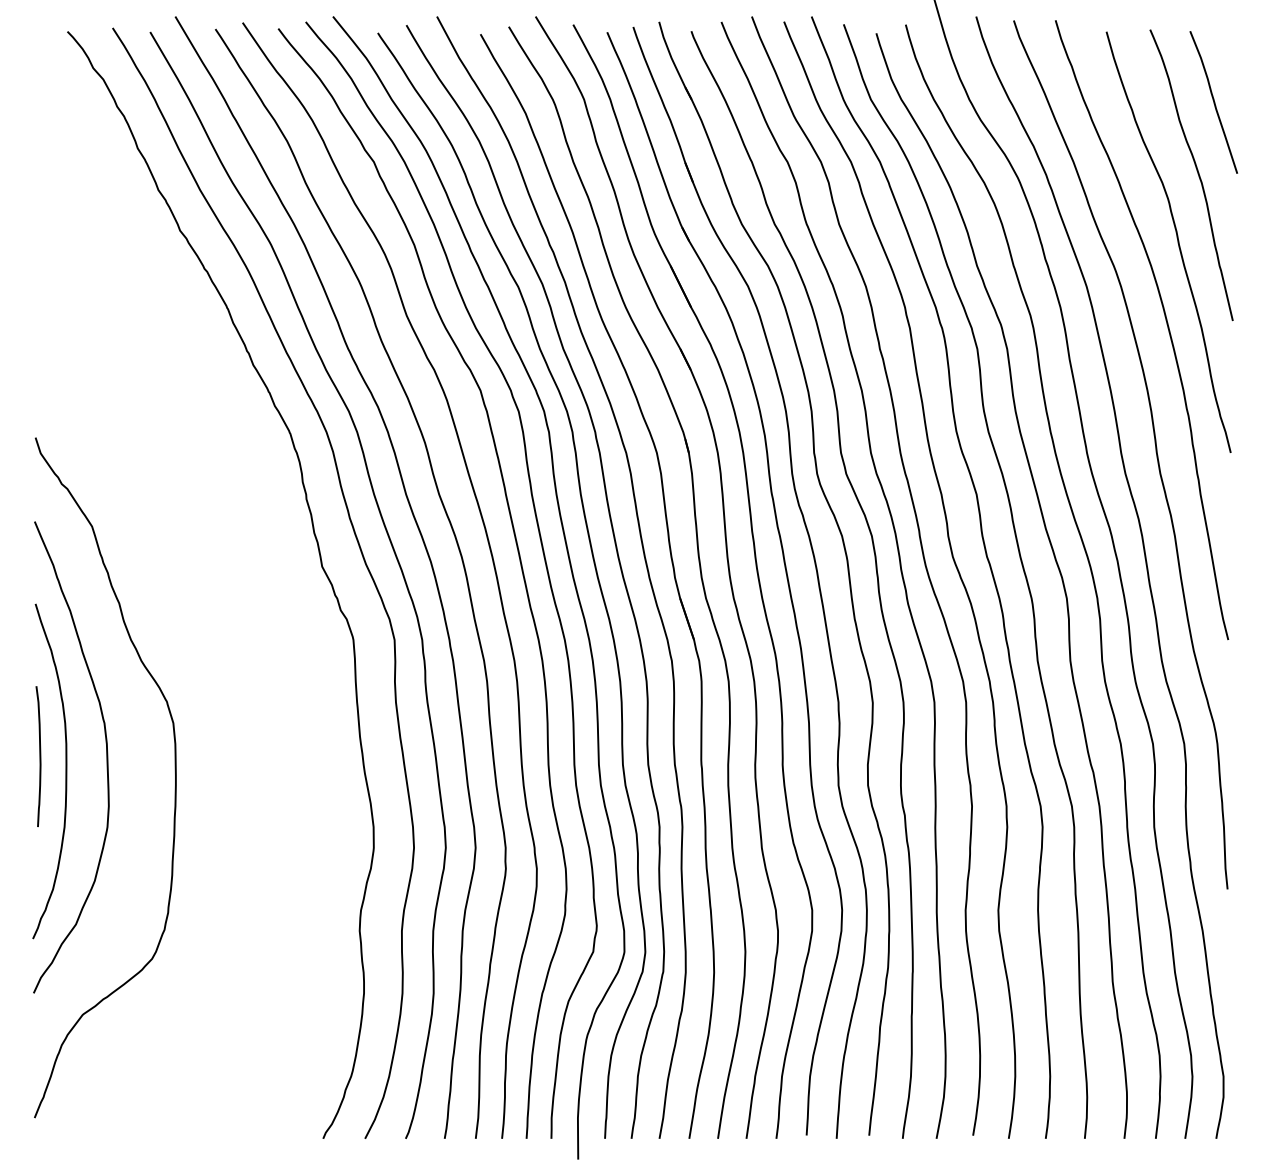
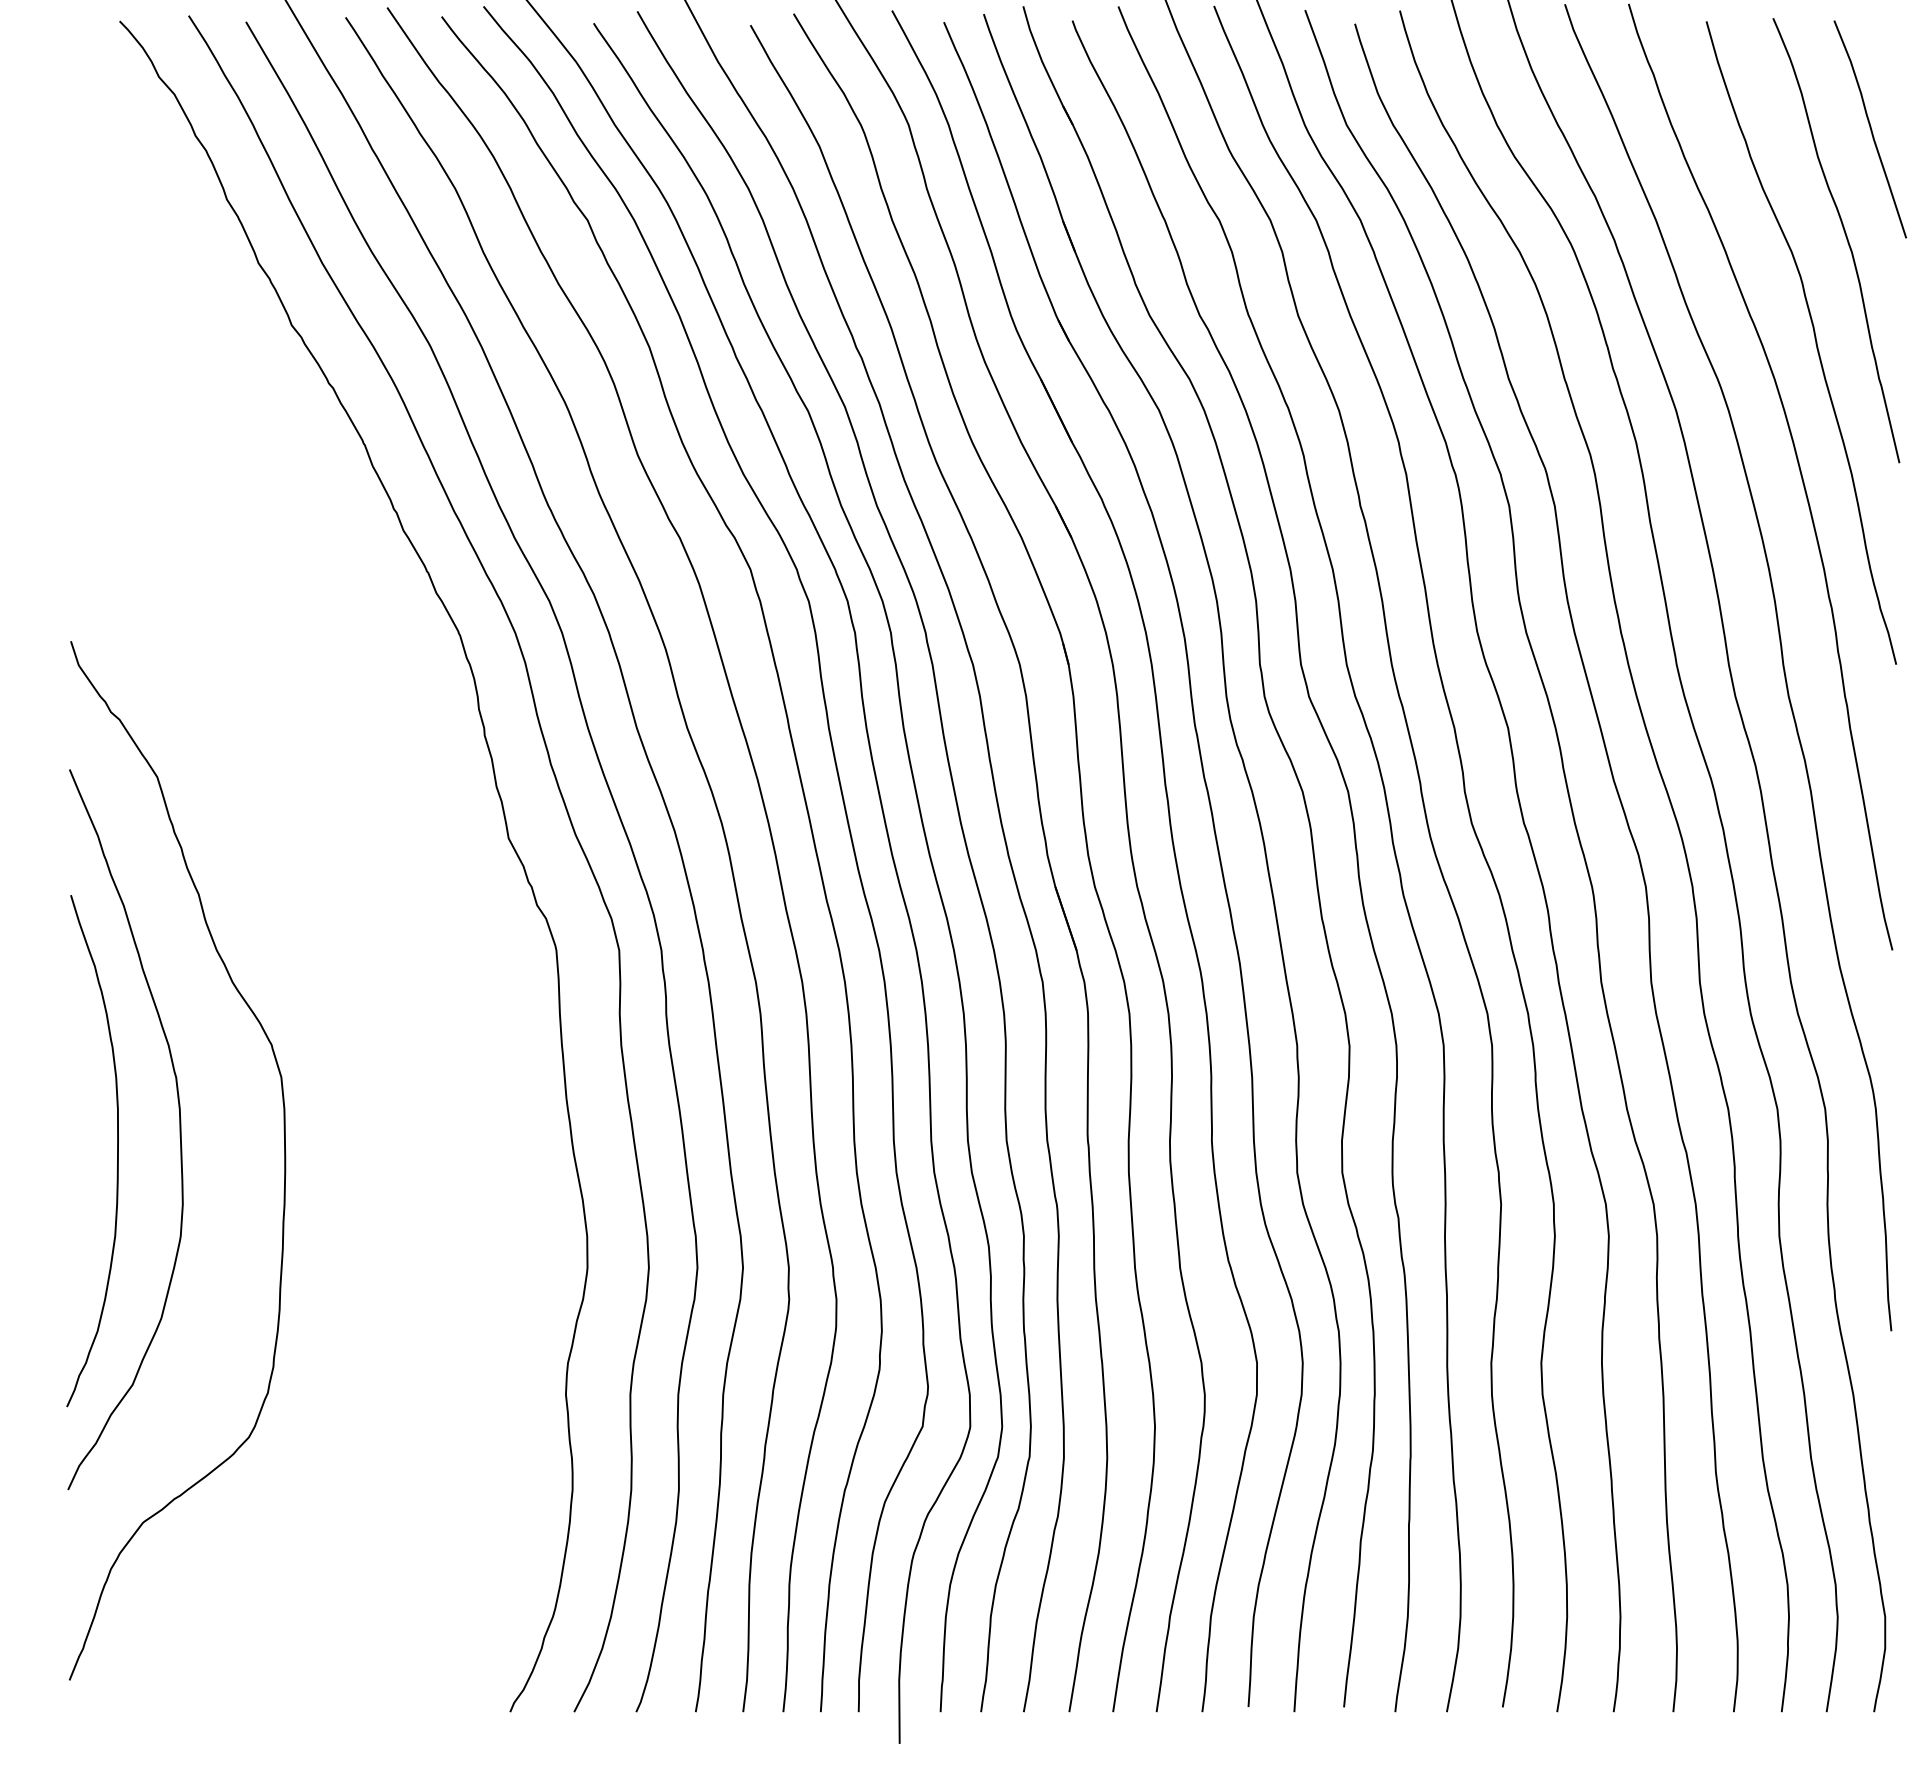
curve: (39, 756) -> (76, 1128), removed

